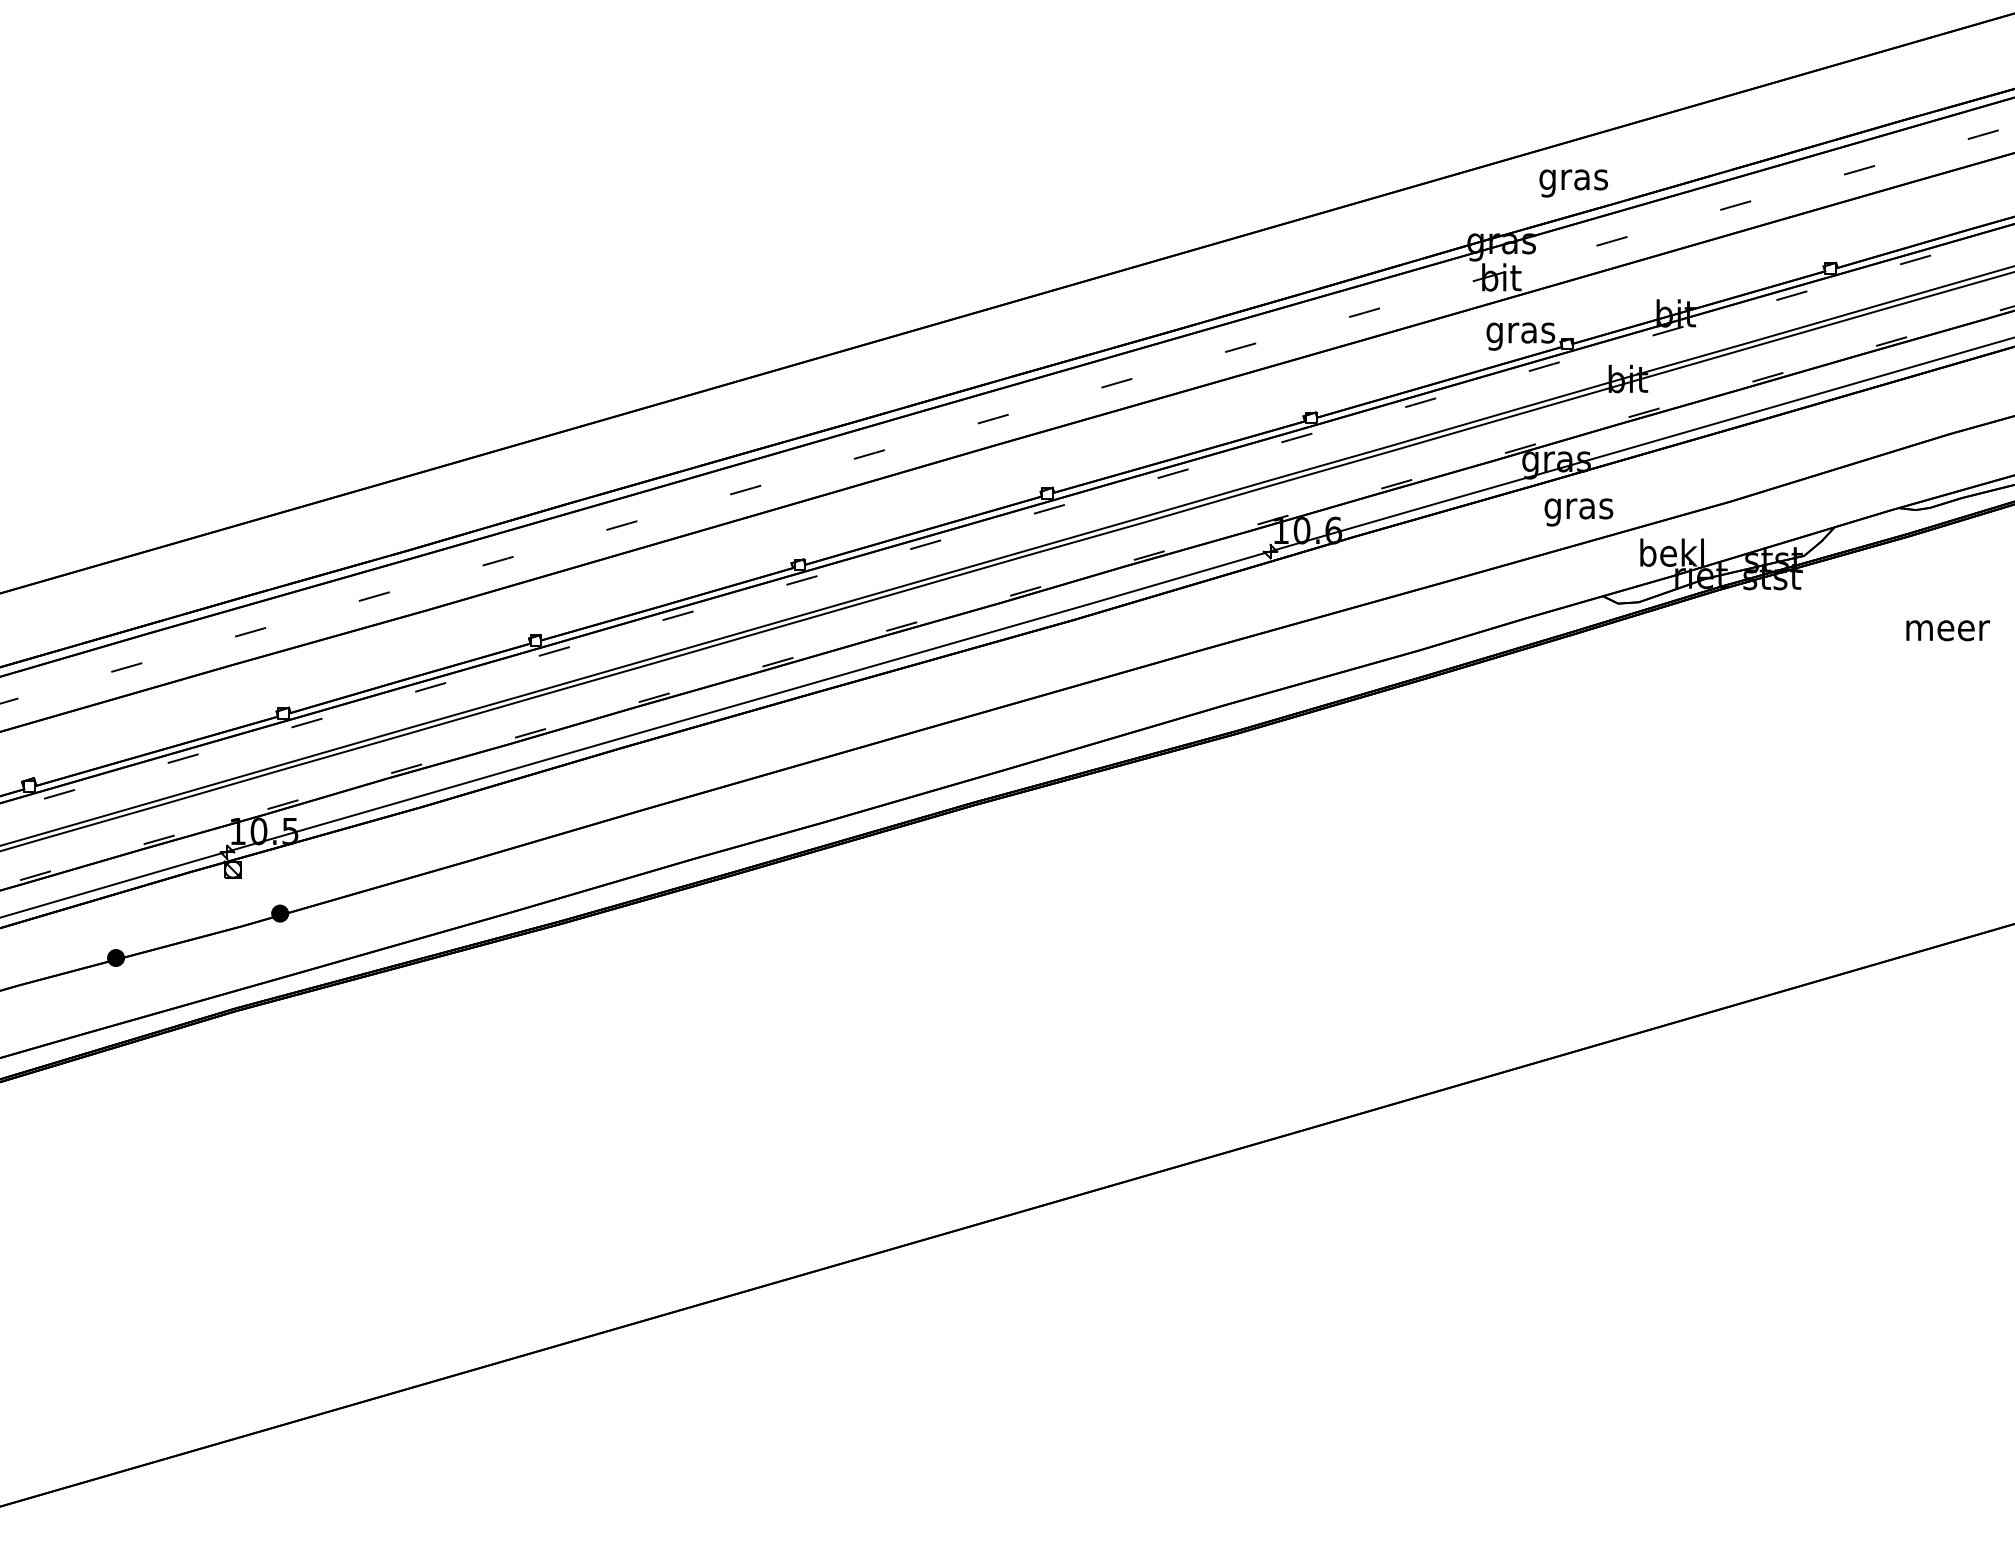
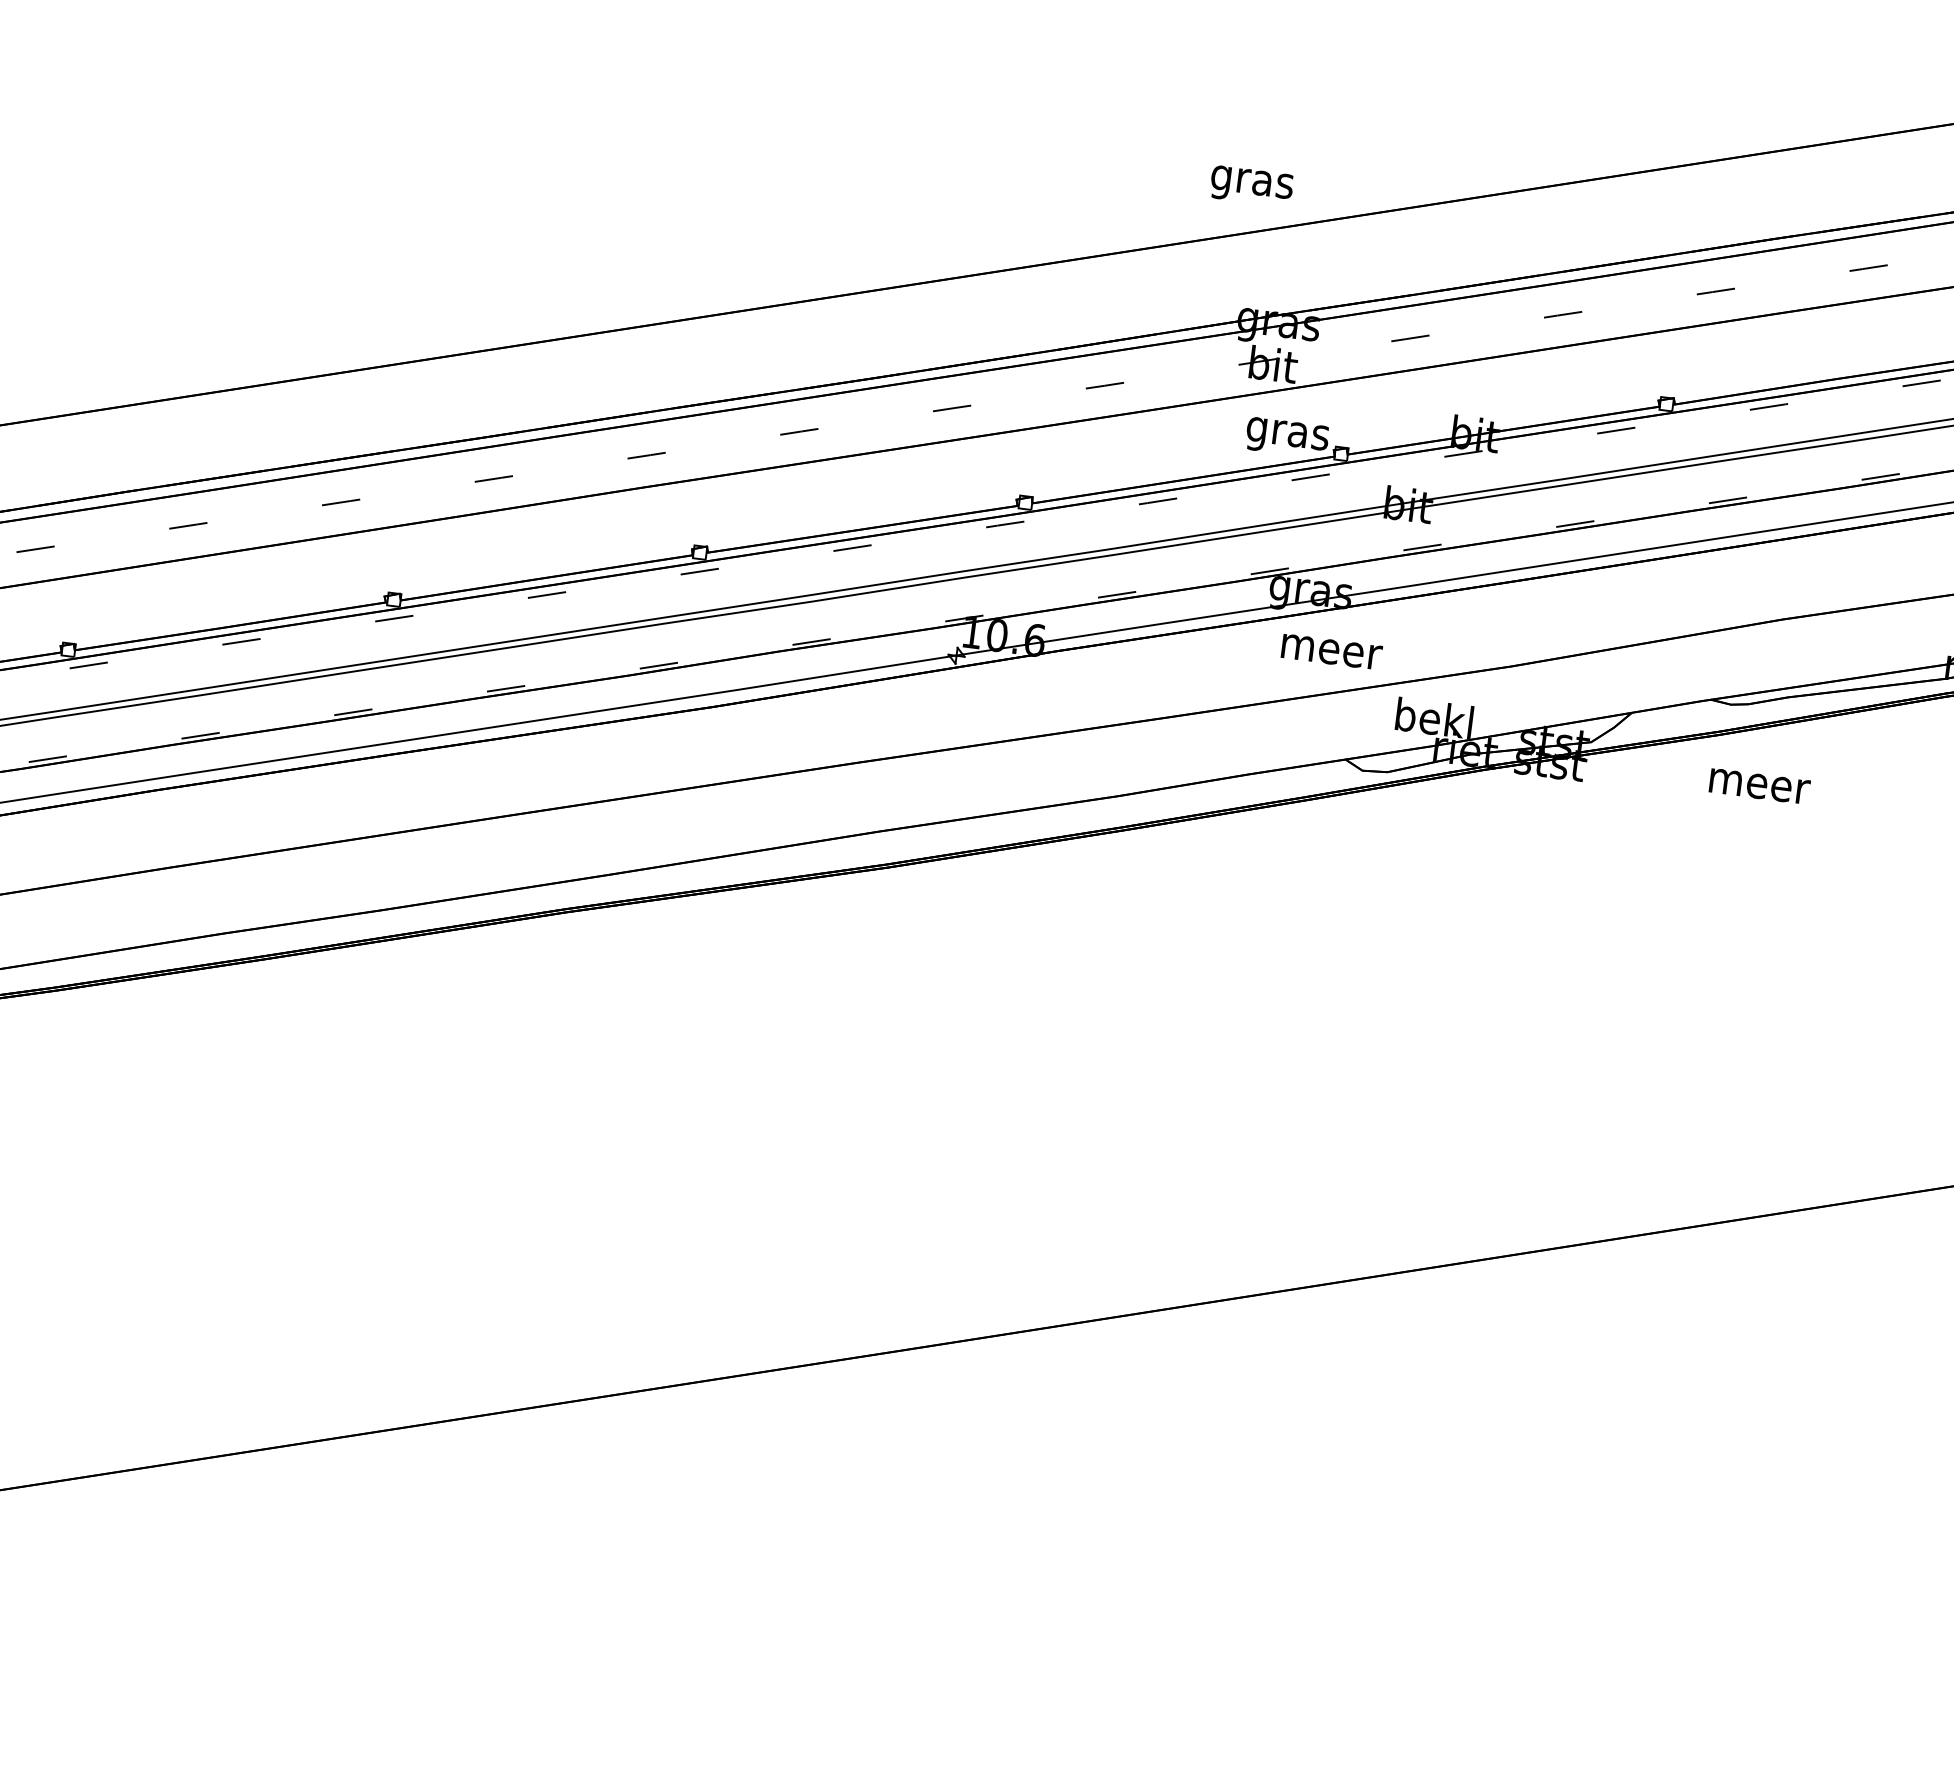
text: (1573, 183) -> (1251, 186), moved
text: (1580, 512) -> (1331, 656), gras -> meer
text: (1947, 630) -> (1758, 786), moved

